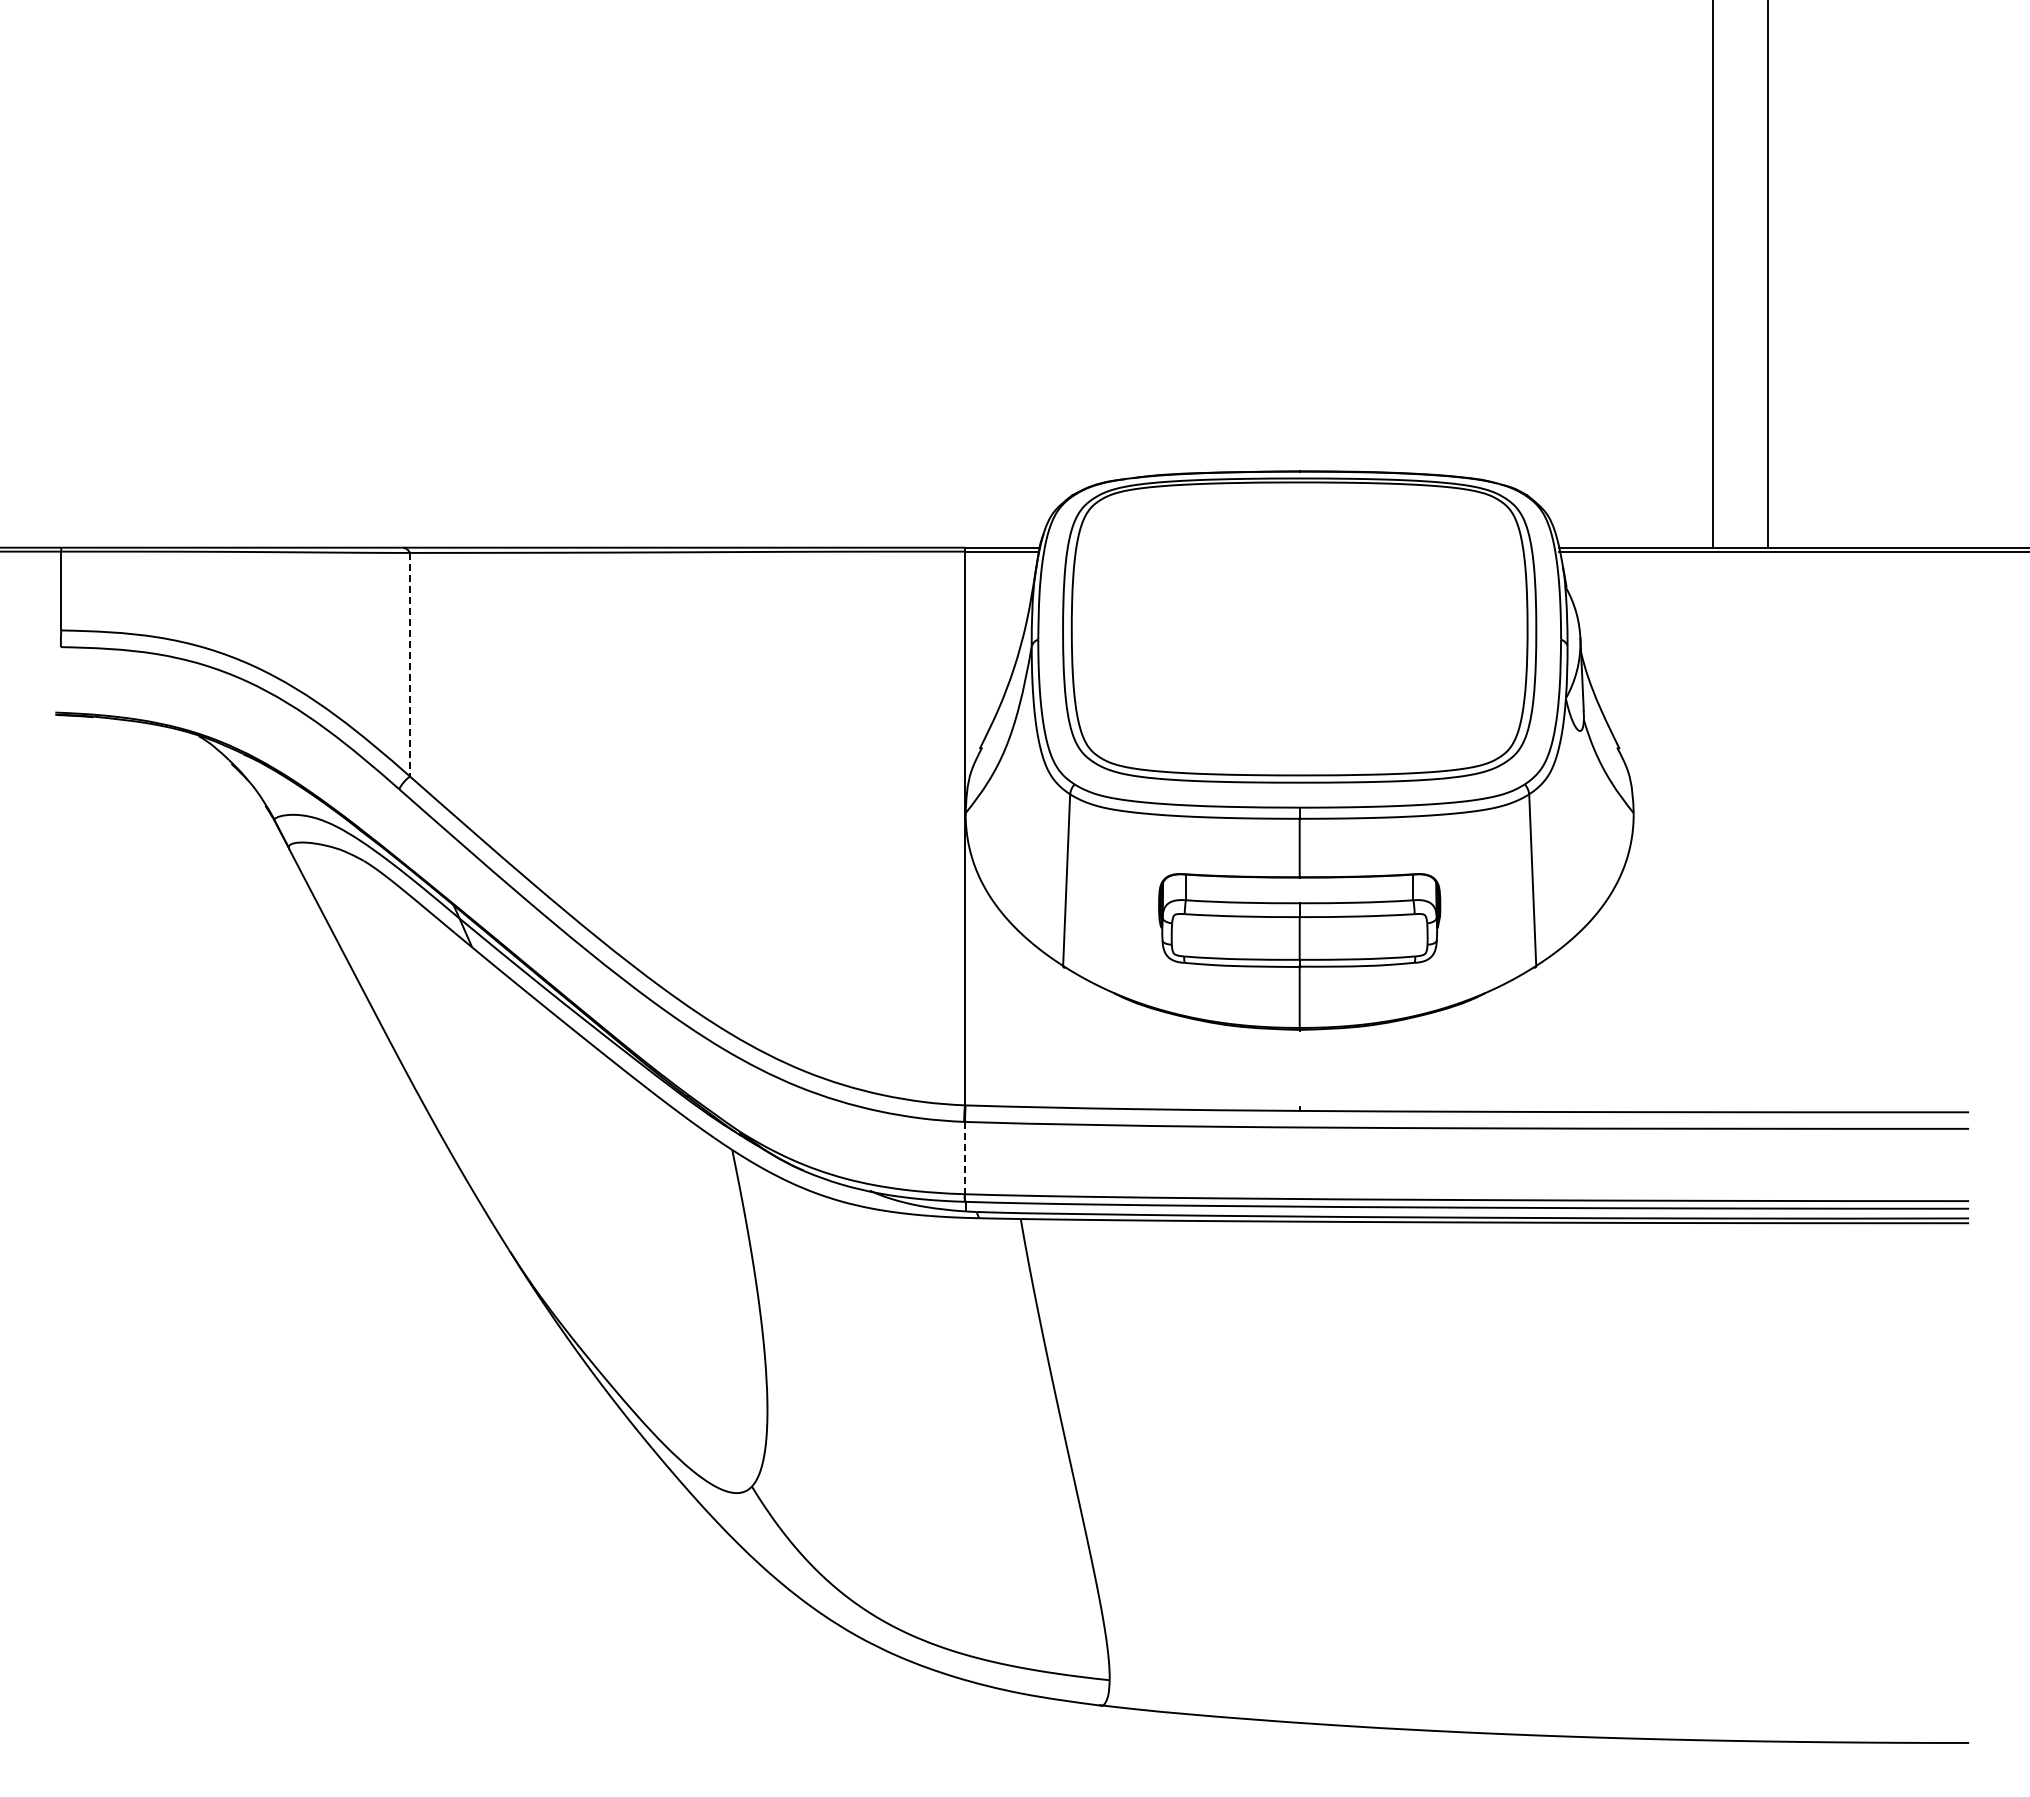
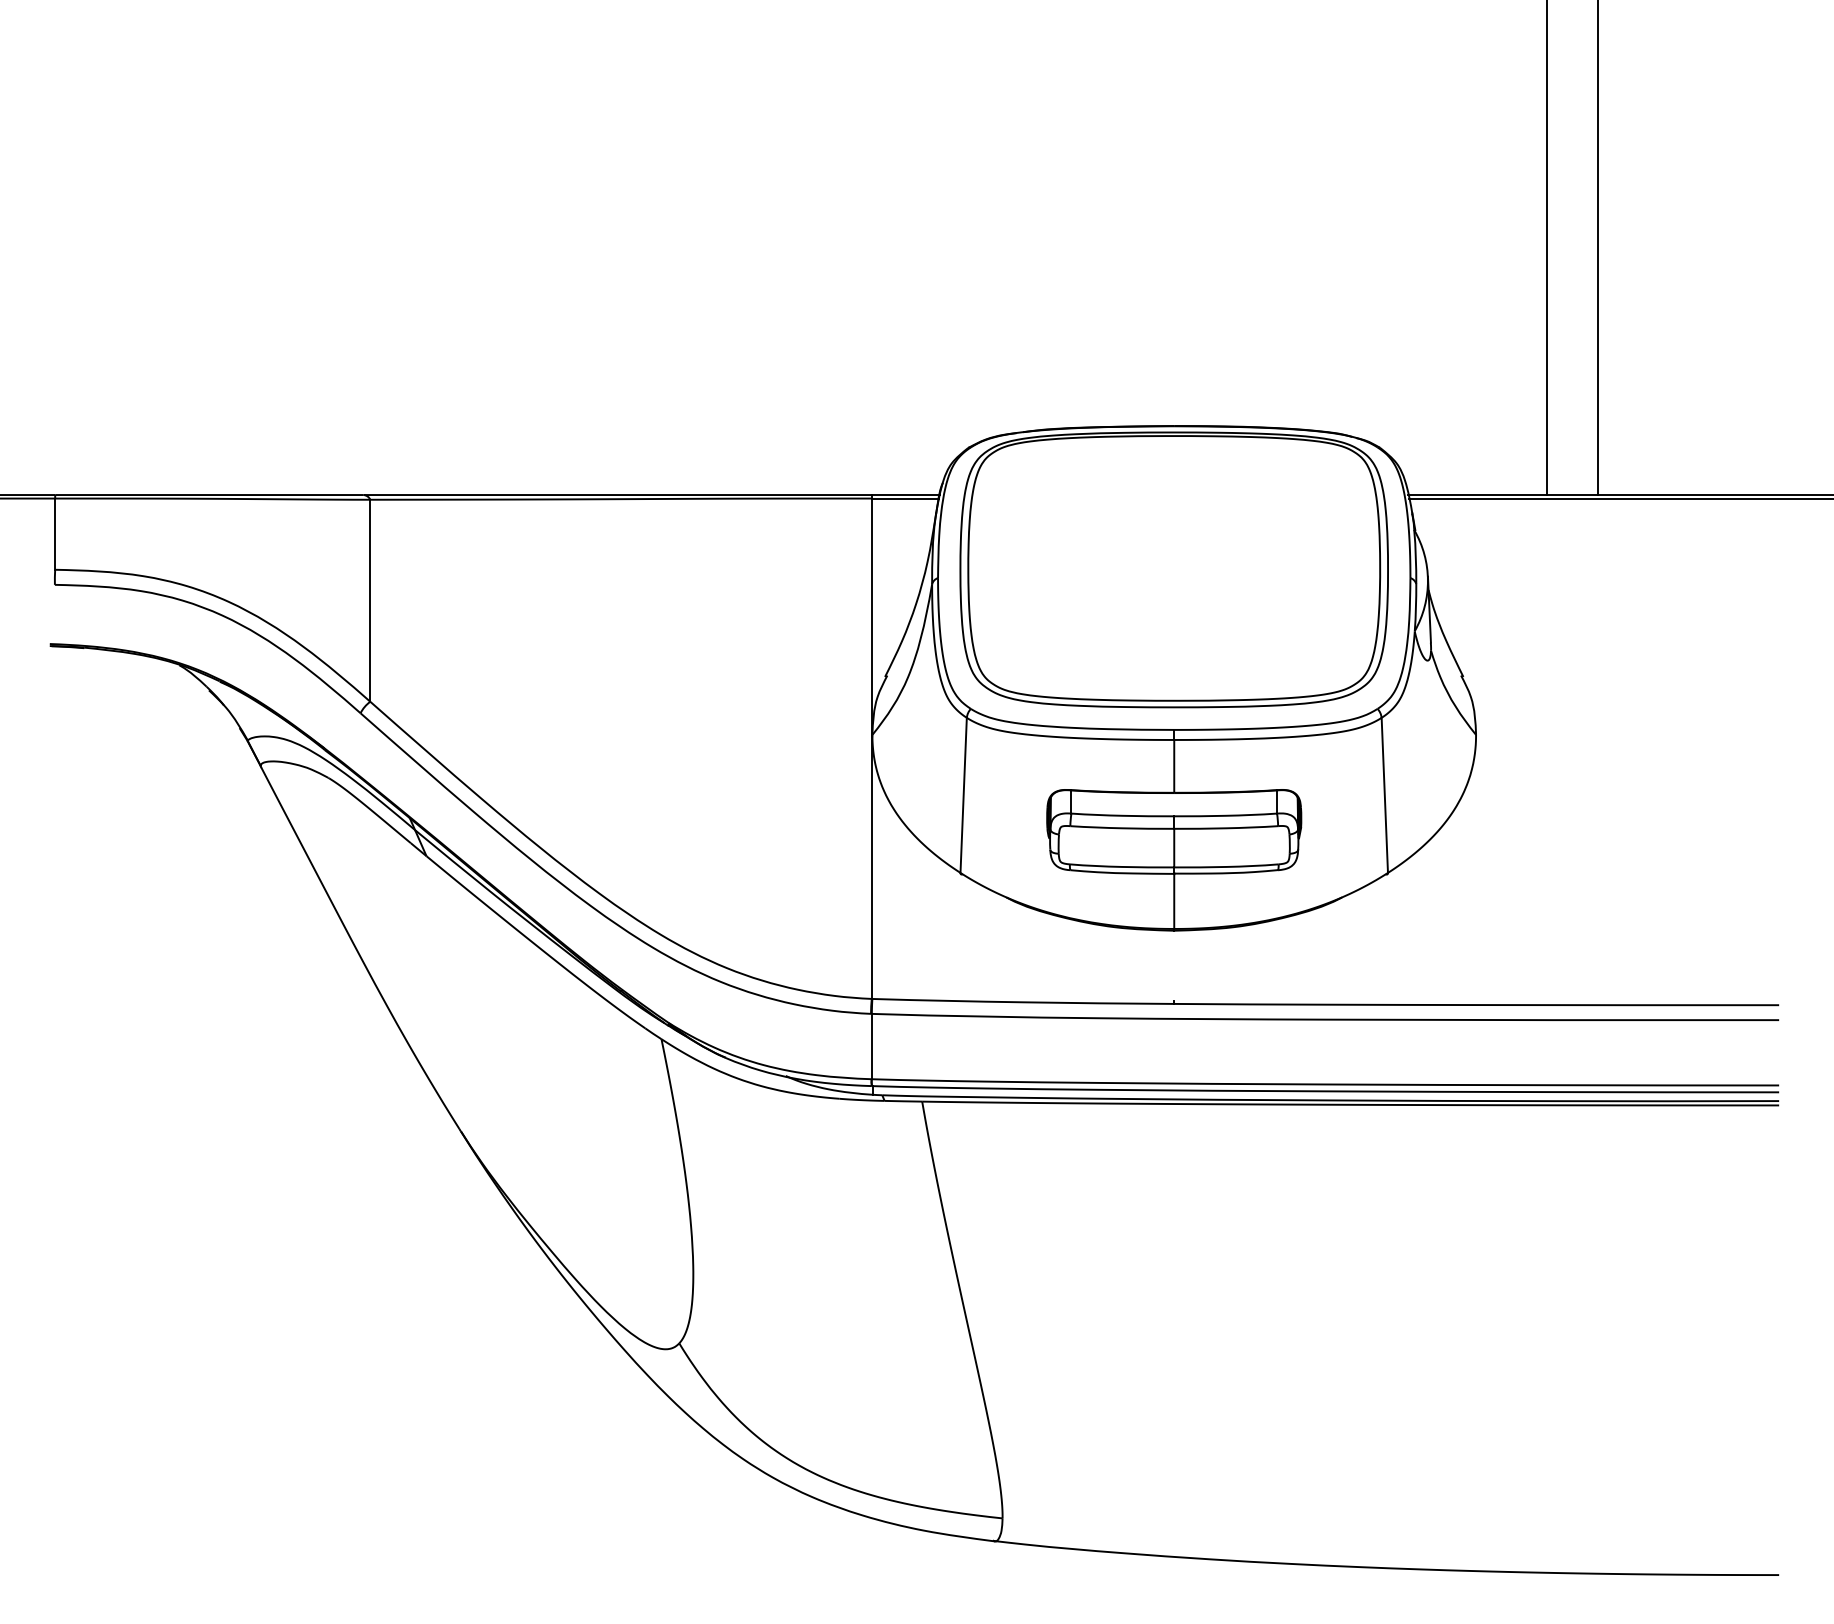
line: (410, 664) -> (370, 600), dashed -> solid
line: (964, 1158) -> (871, 1046), dashed -> solid

